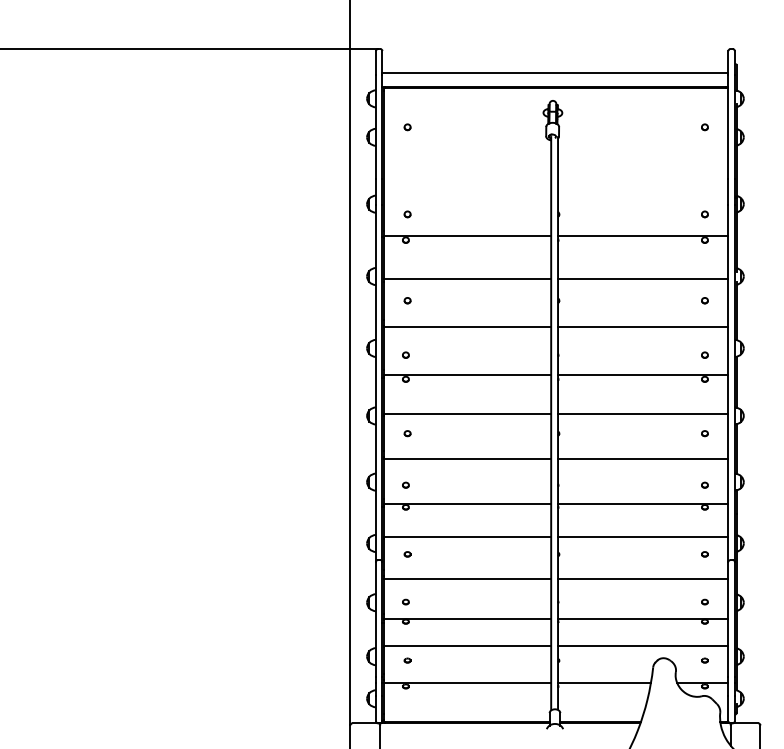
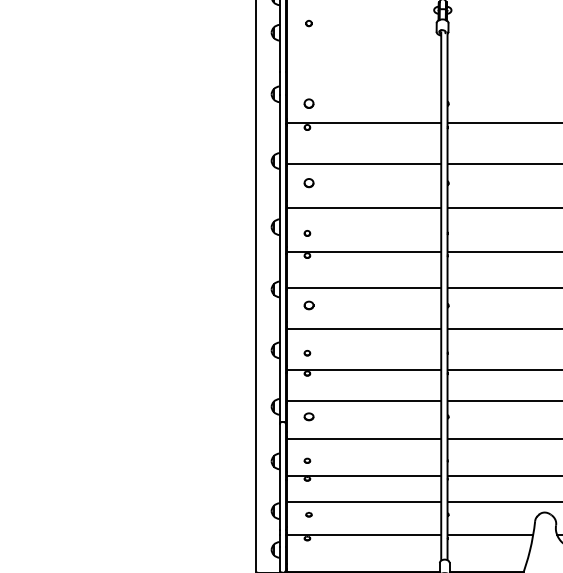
part: (407, 214) -> (308, 103), size x1.6
part: (407, 300) -> (308, 183), size x1.6
part: (407, 433) -> (308, 305), size x1.6
part: (407, 554) -> (308, 417), size x1.6

